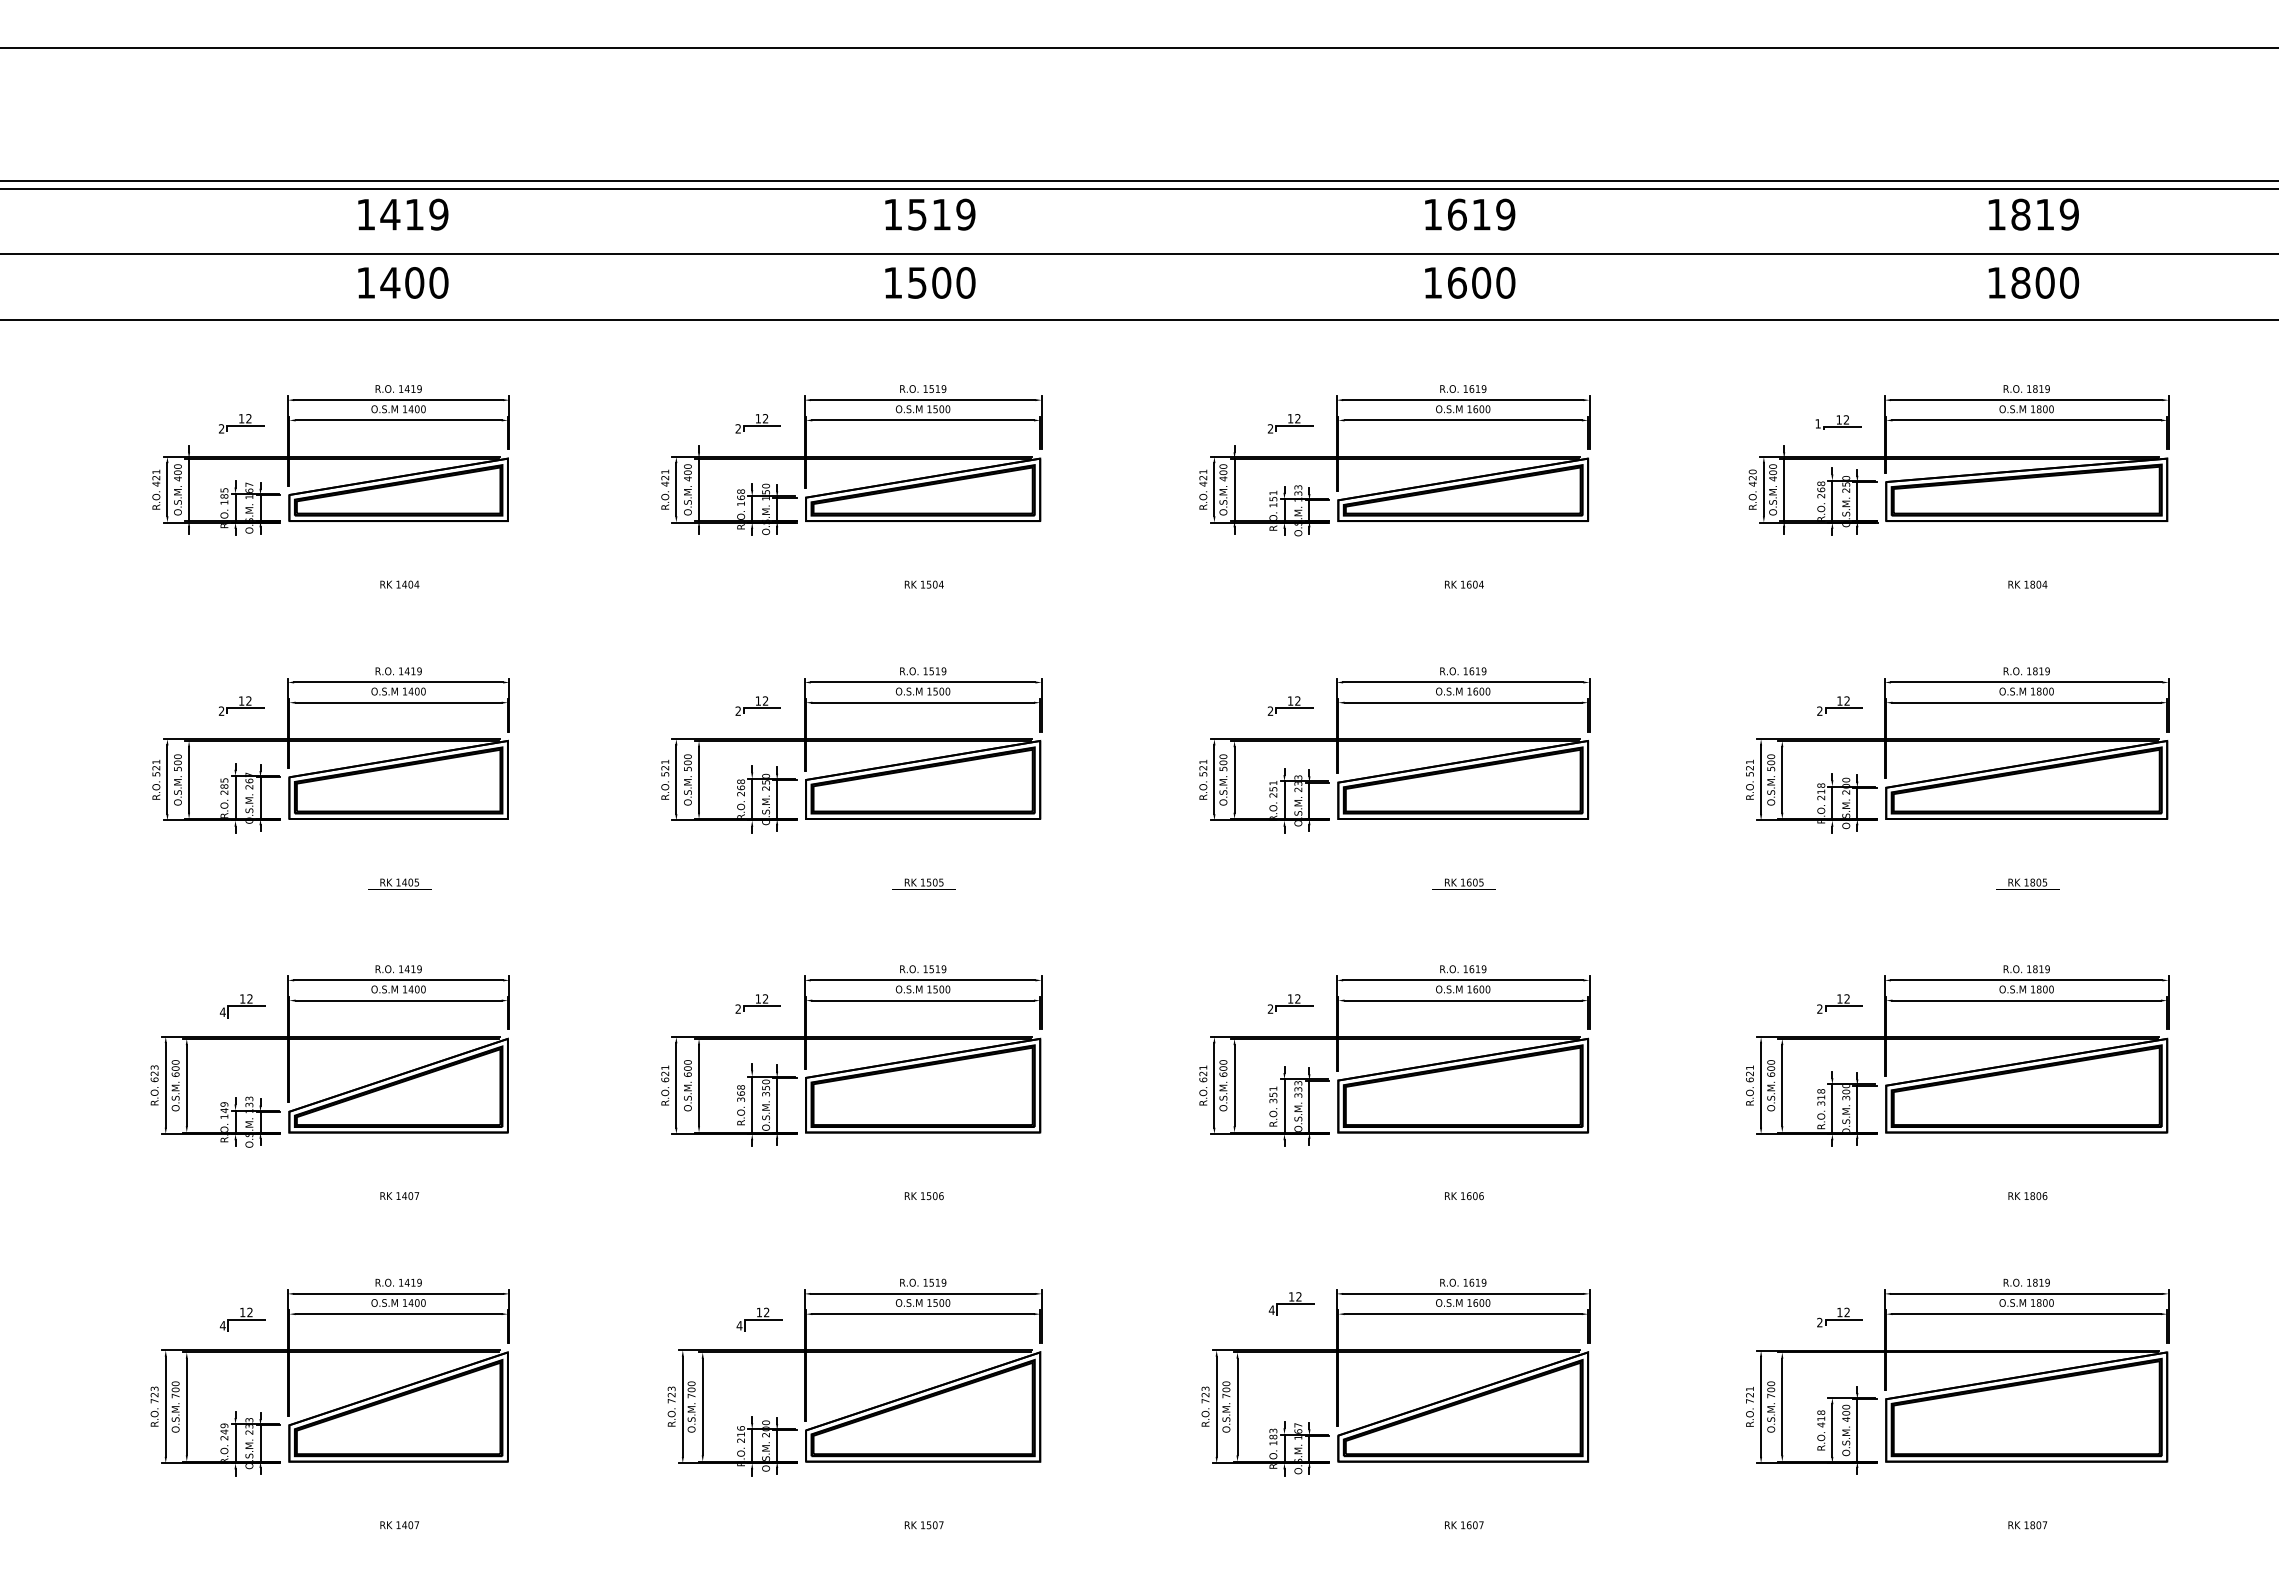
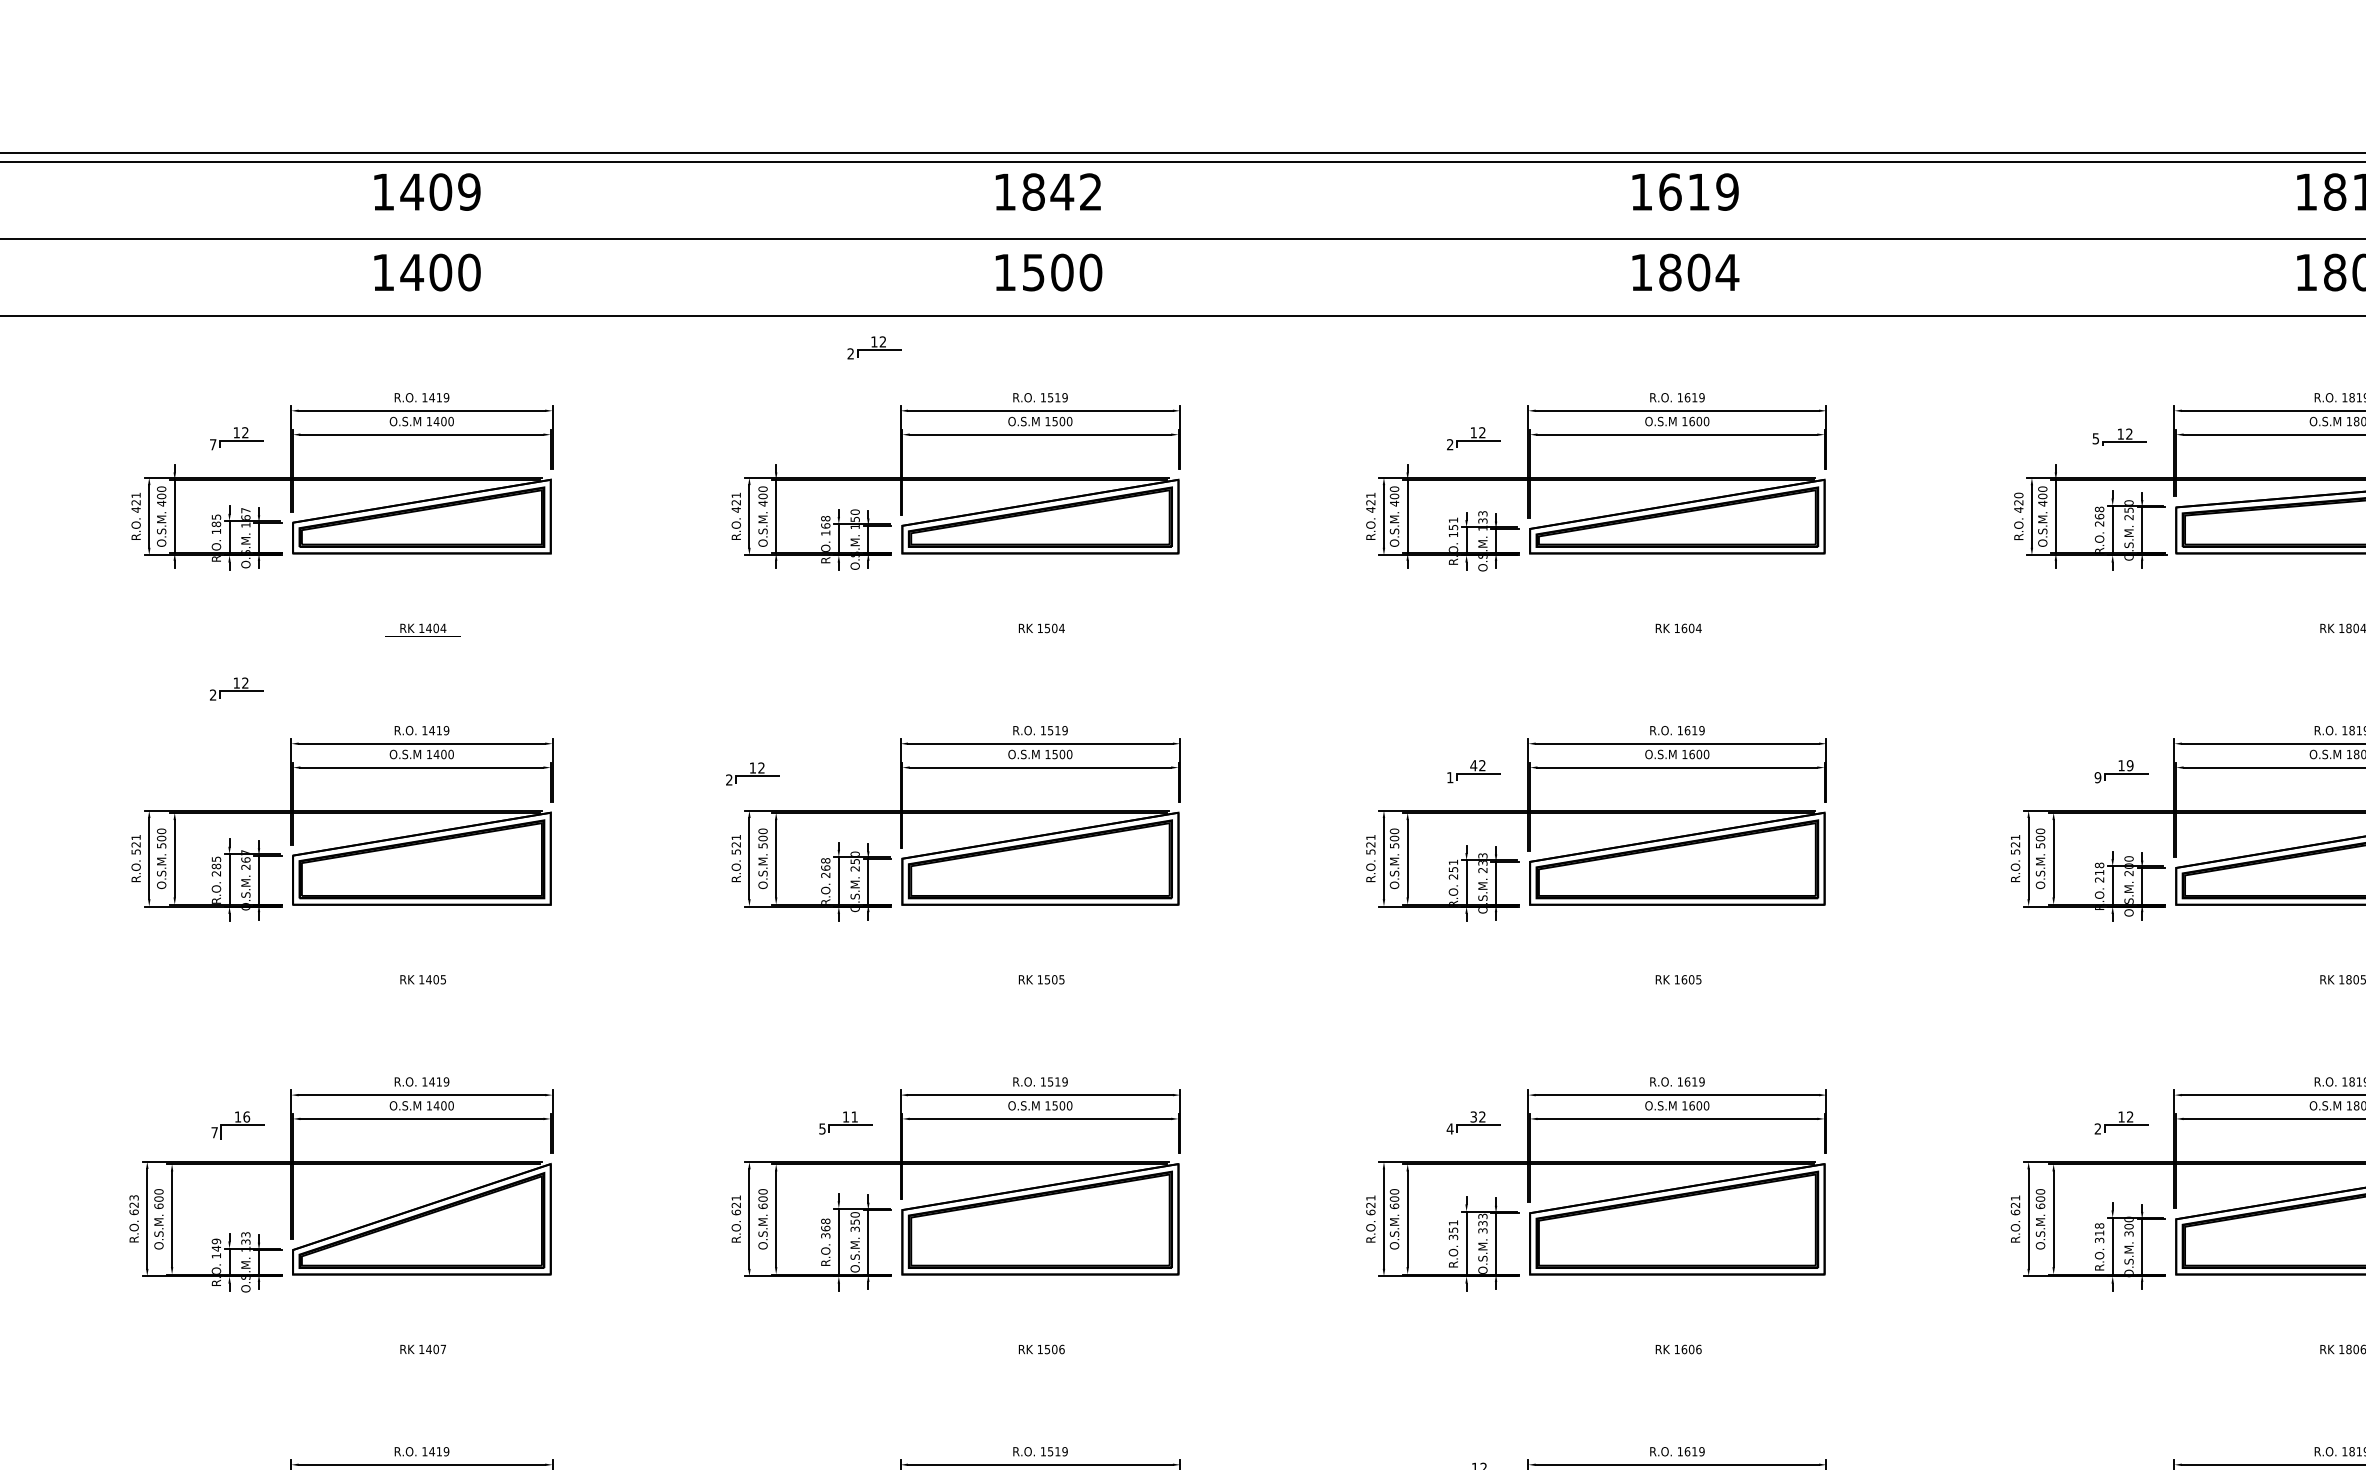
text: (414, 214) -> (440, 191), 1419 -> 1409
text: (941, 214) -> (1062, 191), 1519 -> 1842
text: (1481, 282) -> (1698, 272), 1600 -> 1804
part: (757, 423) -> (873, 347), moved
text: (1817, 423) -> (2095, 438), 1 -> 5
text: (221, 428) -> (213, 444), 2 -> 7
text: (1290, 700) -> (1473, 765), 12 -> 42
text: (1847, 700) -> (2130, 765), 12 -> 19
part: (241, 705) -> (236, 688), moved
part: (757, 705) -> (751, 773), moved
text: (1269, 710) -> (1448, 776), 2 -> 1
text: (1819, 710) -> (2097, 776), 2 -> 9
text: (249, 998) -> (246, 1116), 12 -> 16
text: (765, 998) -> (854, 1116), 12 -> 11
text: (1290, 998) -> (1473, 1116), 12 -> 32
text: (737, 1008) -> (821, 1128), 2 -> 5
text: (1270, 1008) -> (1450, 1128), 2 -> 4
text: (222, 1011) -> (214, 1131), 4 -> 7

